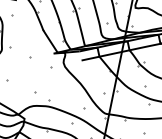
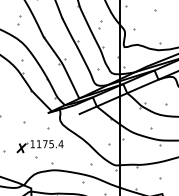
part: (39, 82) -> (39, 146), added

